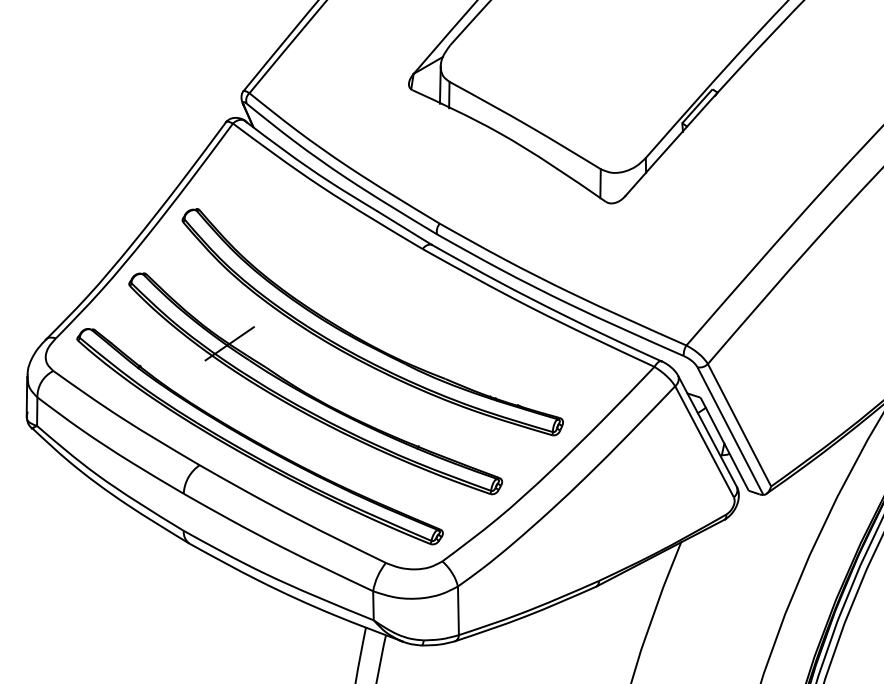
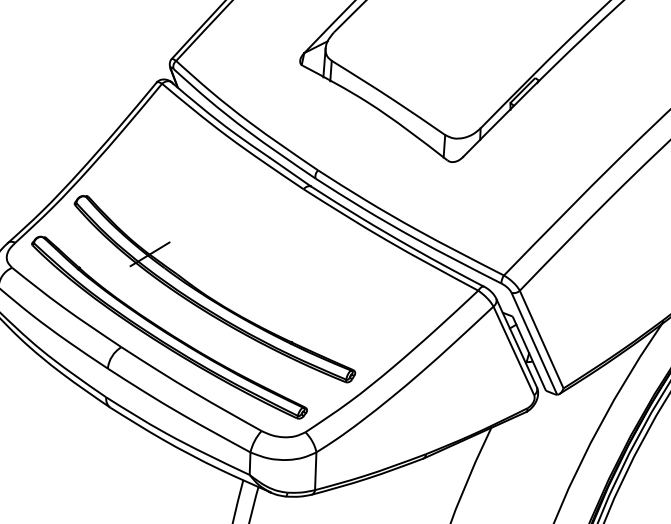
part: (364, 340) -> (254, 257), removed

